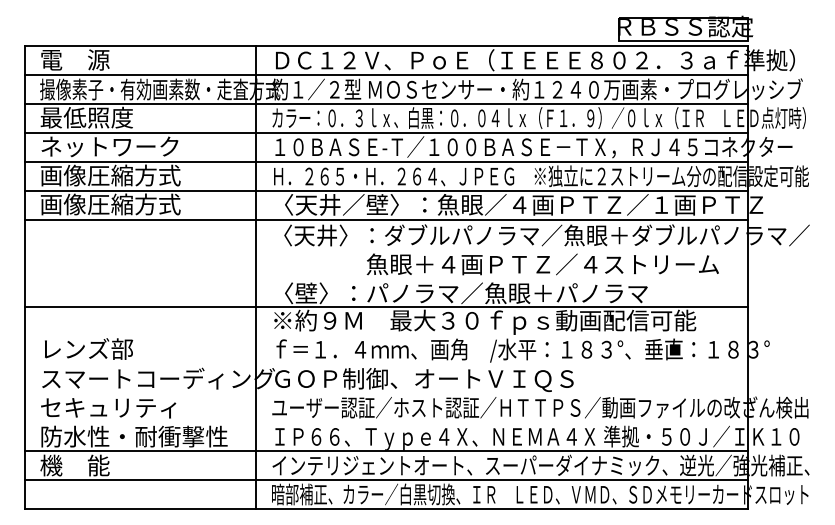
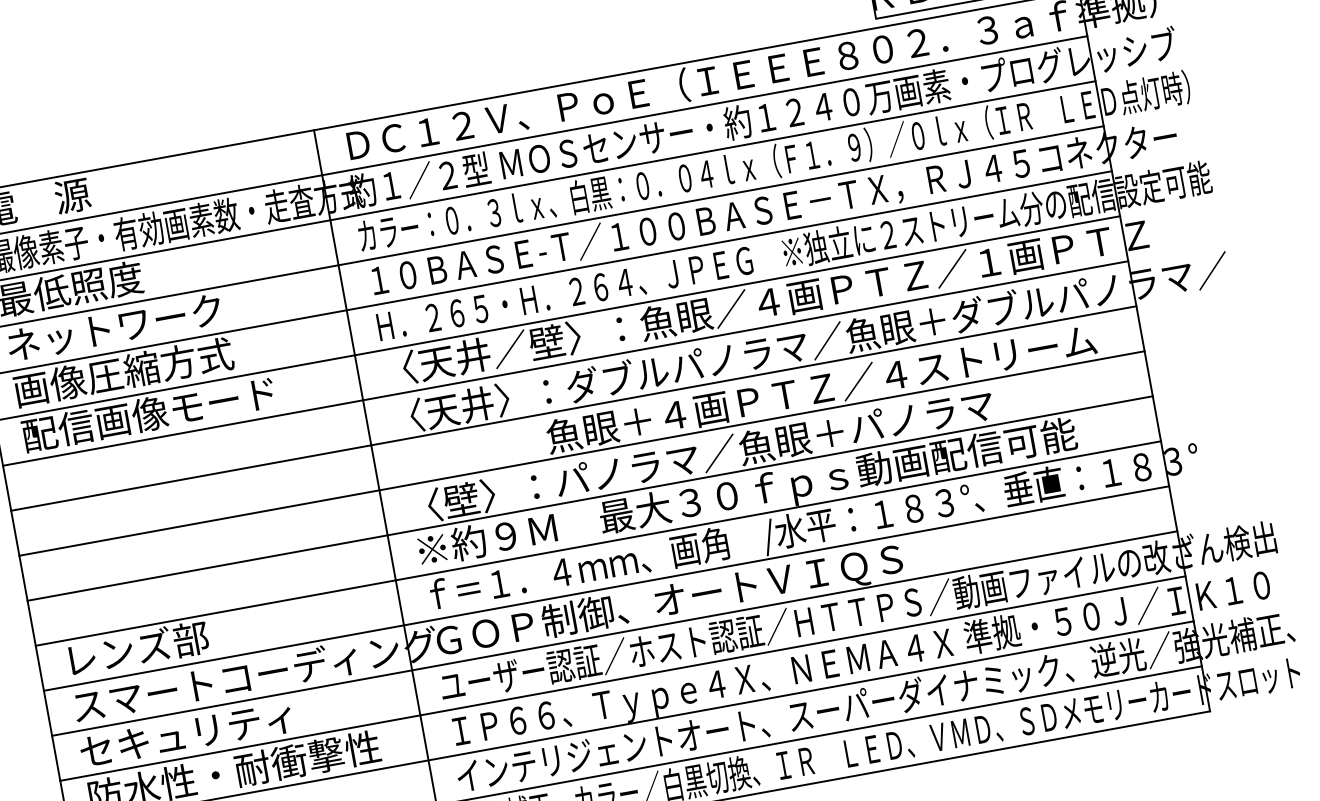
text: (121, 204) -> (148, 414), 画像圧縮方式 -> 配信画像モード
line: (386, 248) -> (573, 407), added
line: (386, 277) -> (581, 452), added
line: (386, 335) -> (598, 543), added
line: (386, 364) -> (606, 588), added
line: (386, 393) -> (614, 633), added
line: (386, 422) -> (622, 678), added

